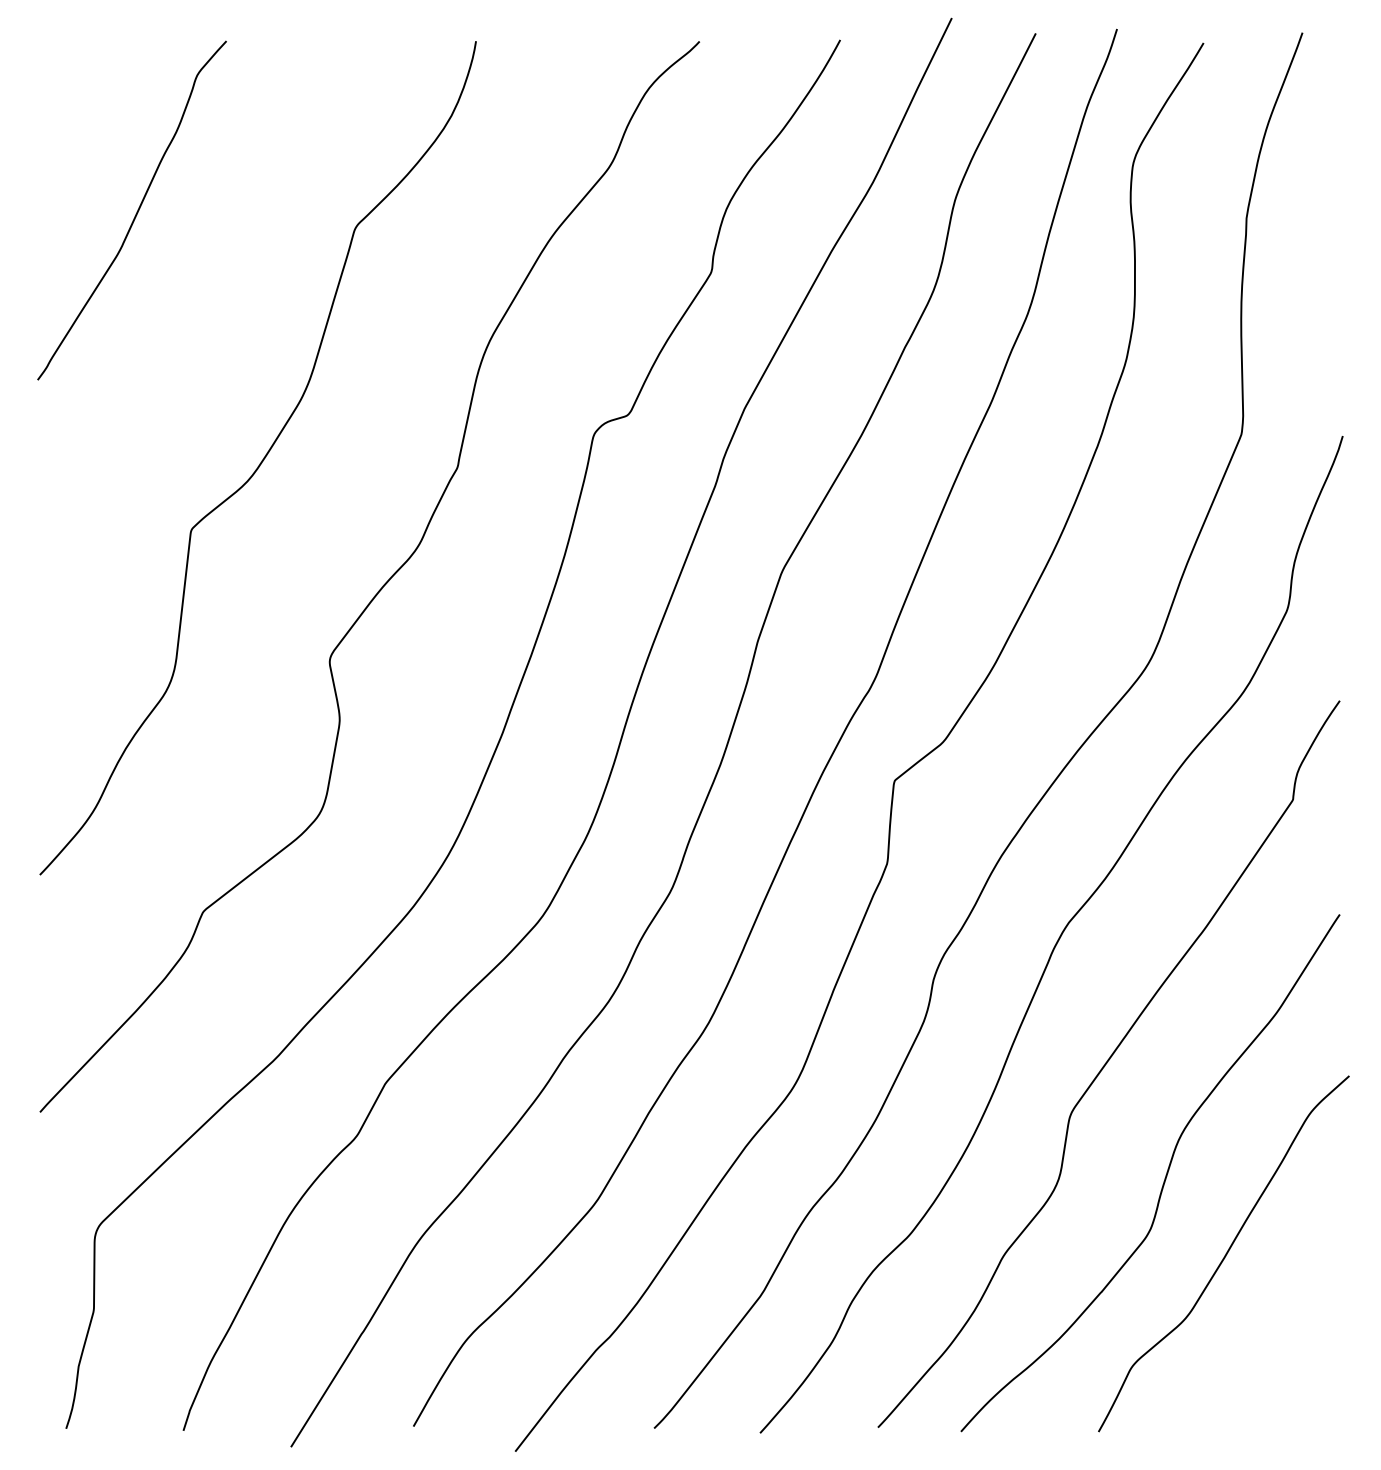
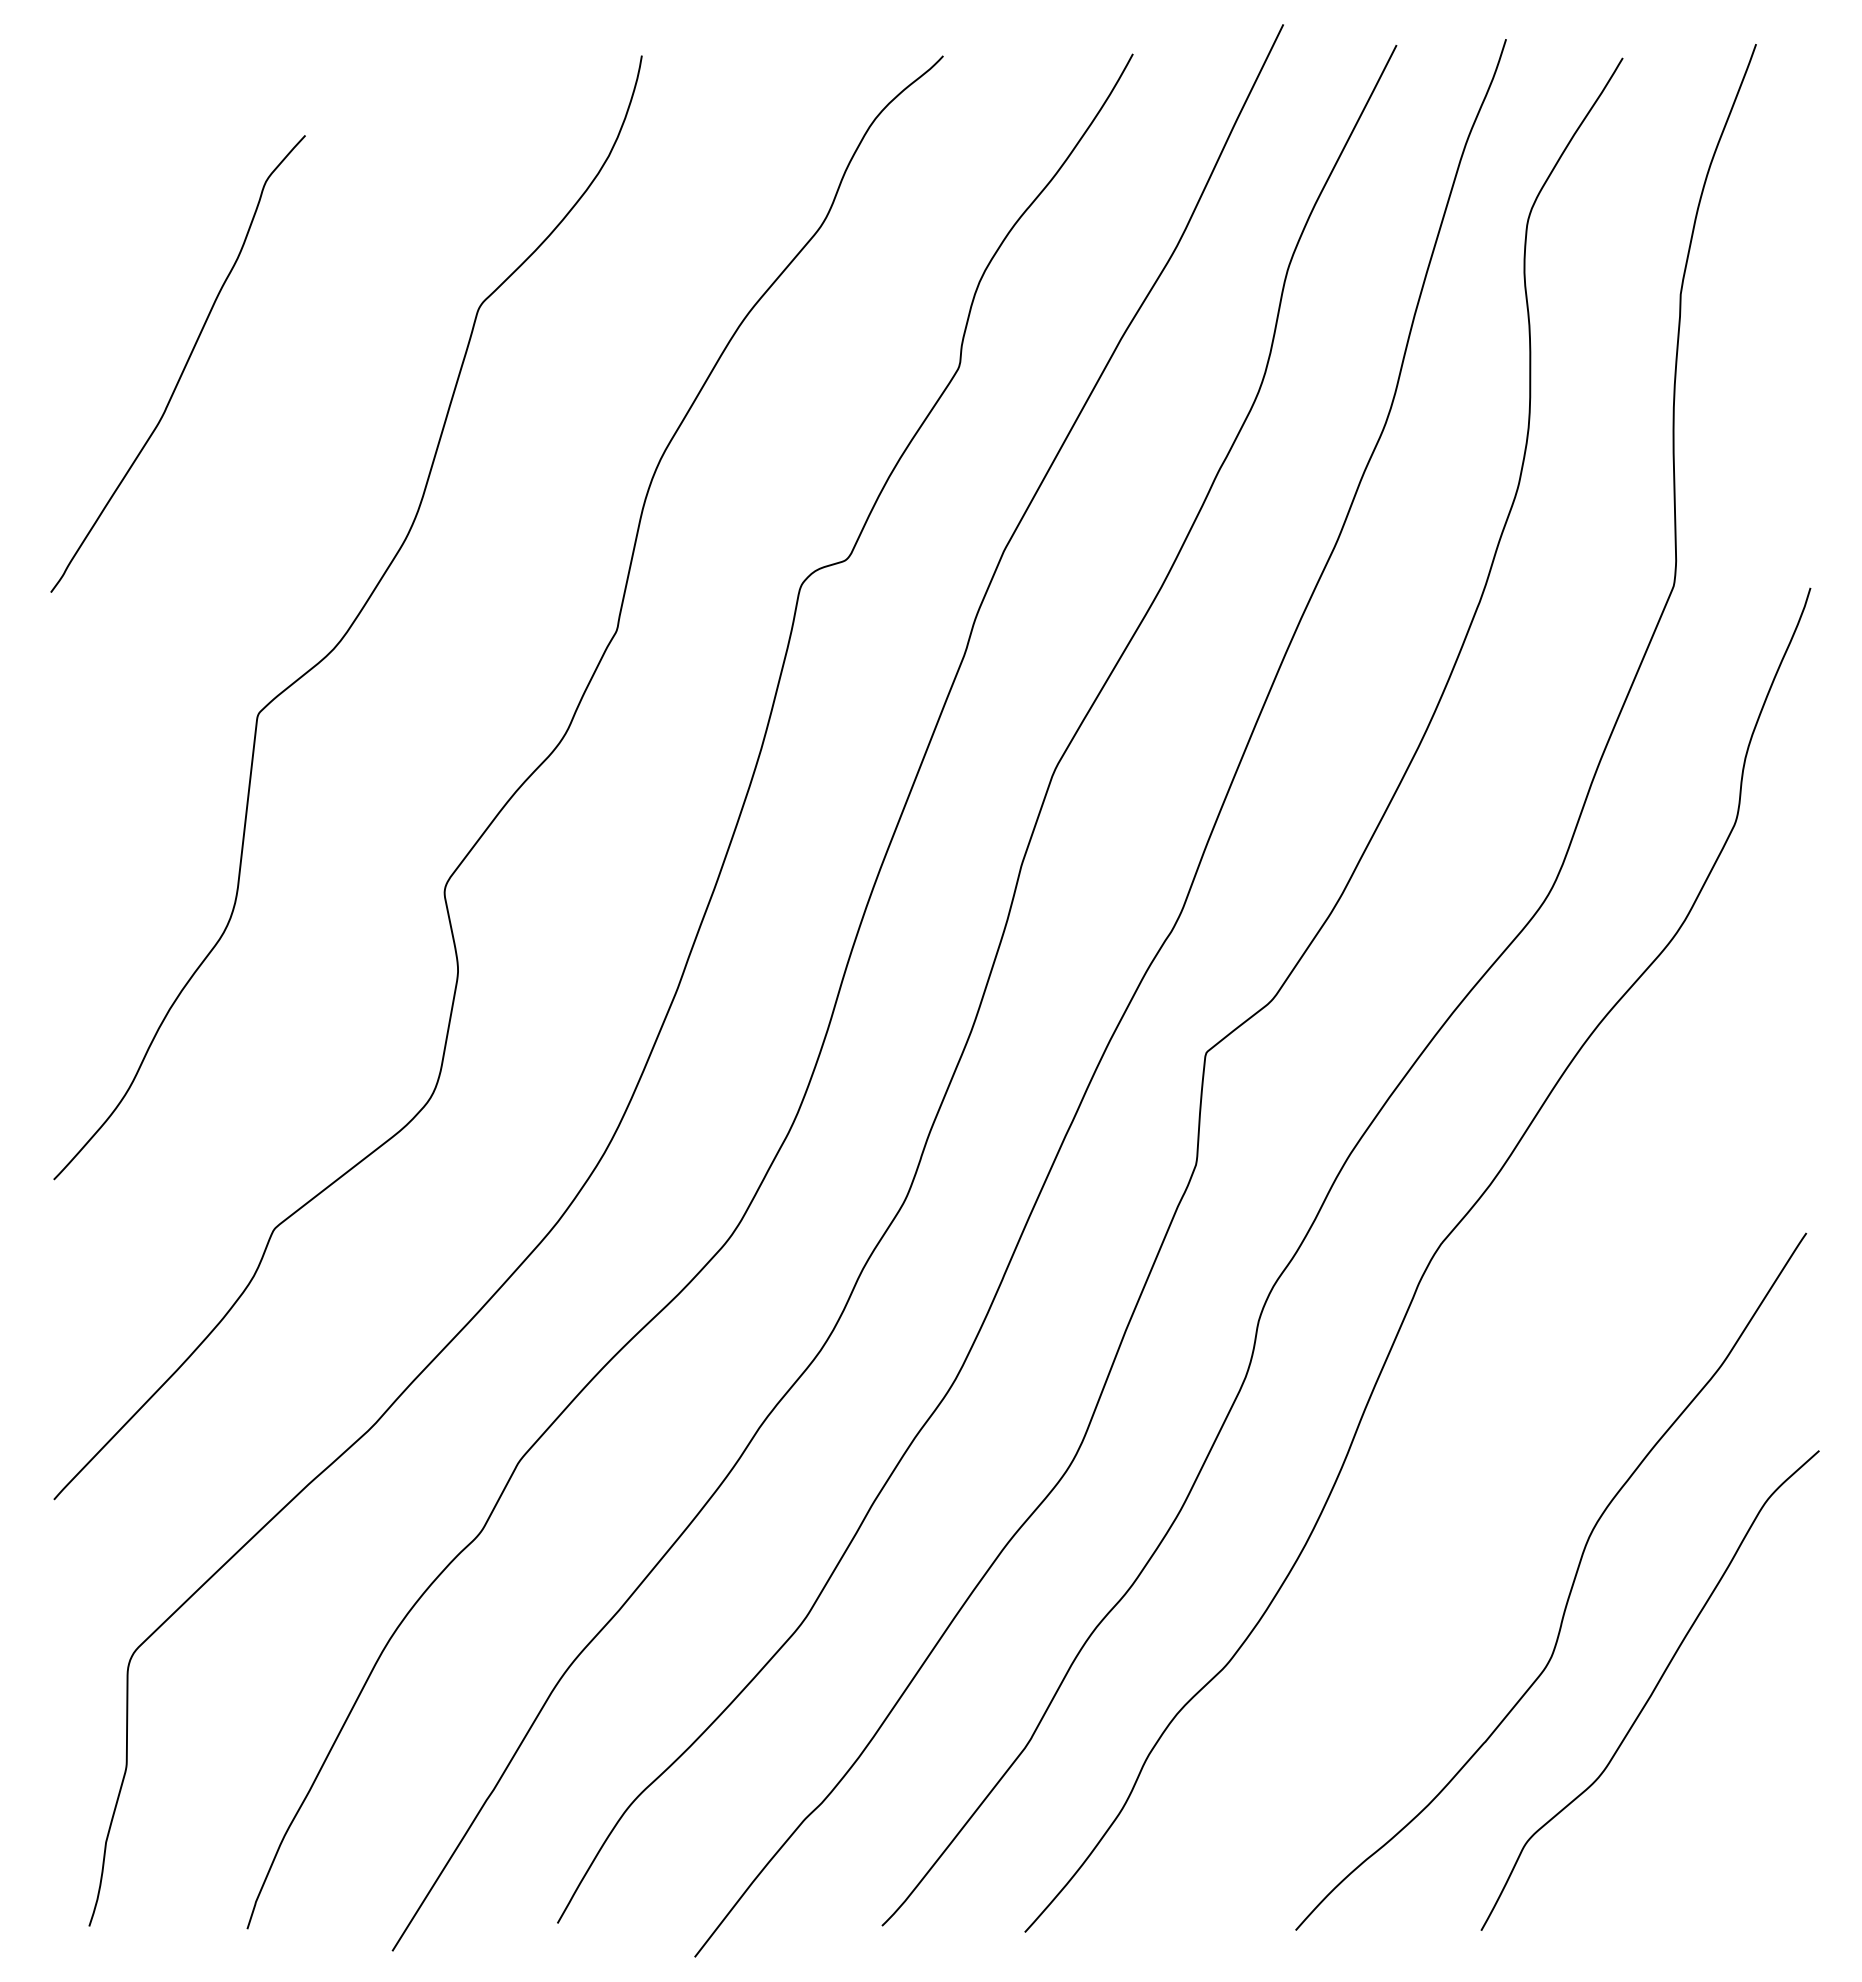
curve: (136, 213) -> (183, 367), moved
curve: (1107, 1062) -> (1493, 1432), removed

